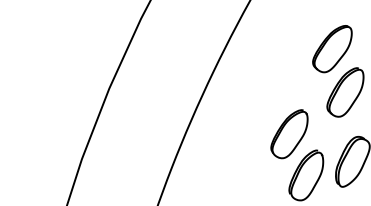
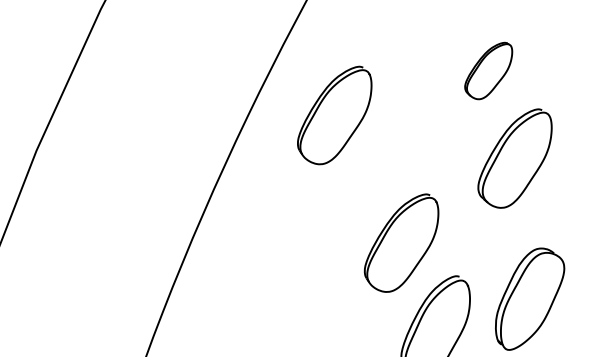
part: (332, 49) -> (488, 71), size x0.6
part: (256, 71) -> (334, 116), added

